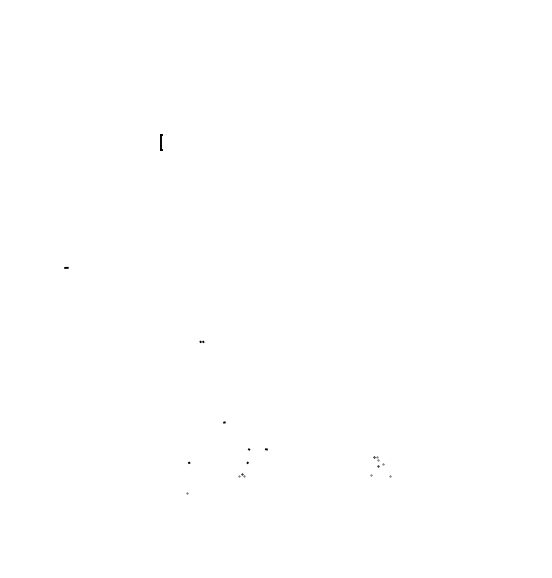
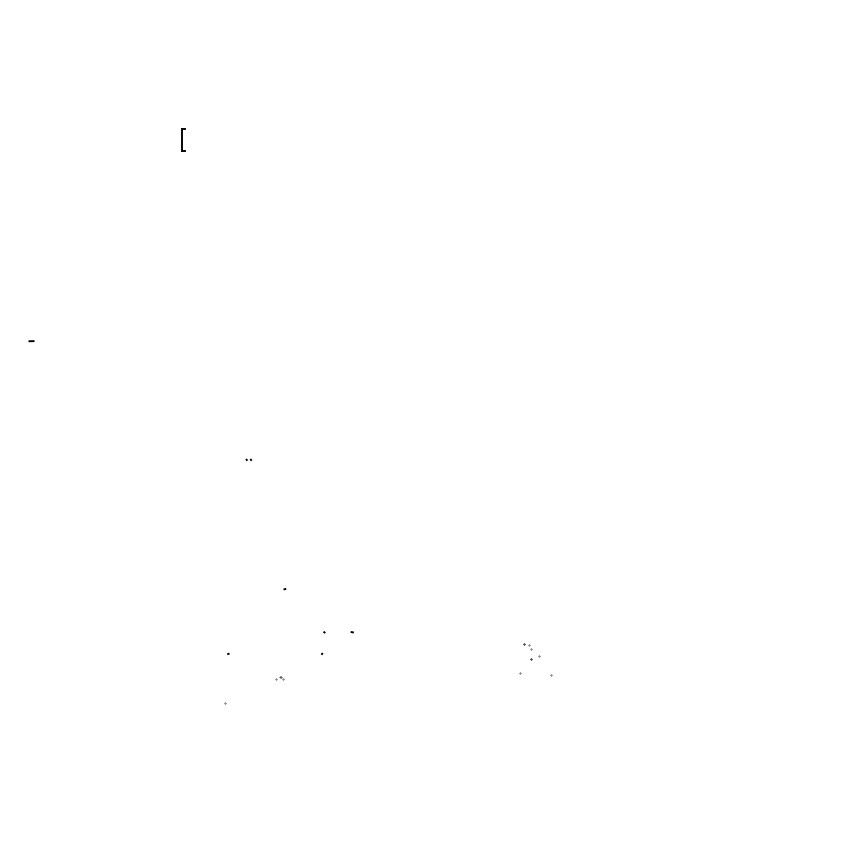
part: (241, 475) -> (280, 678), moved

